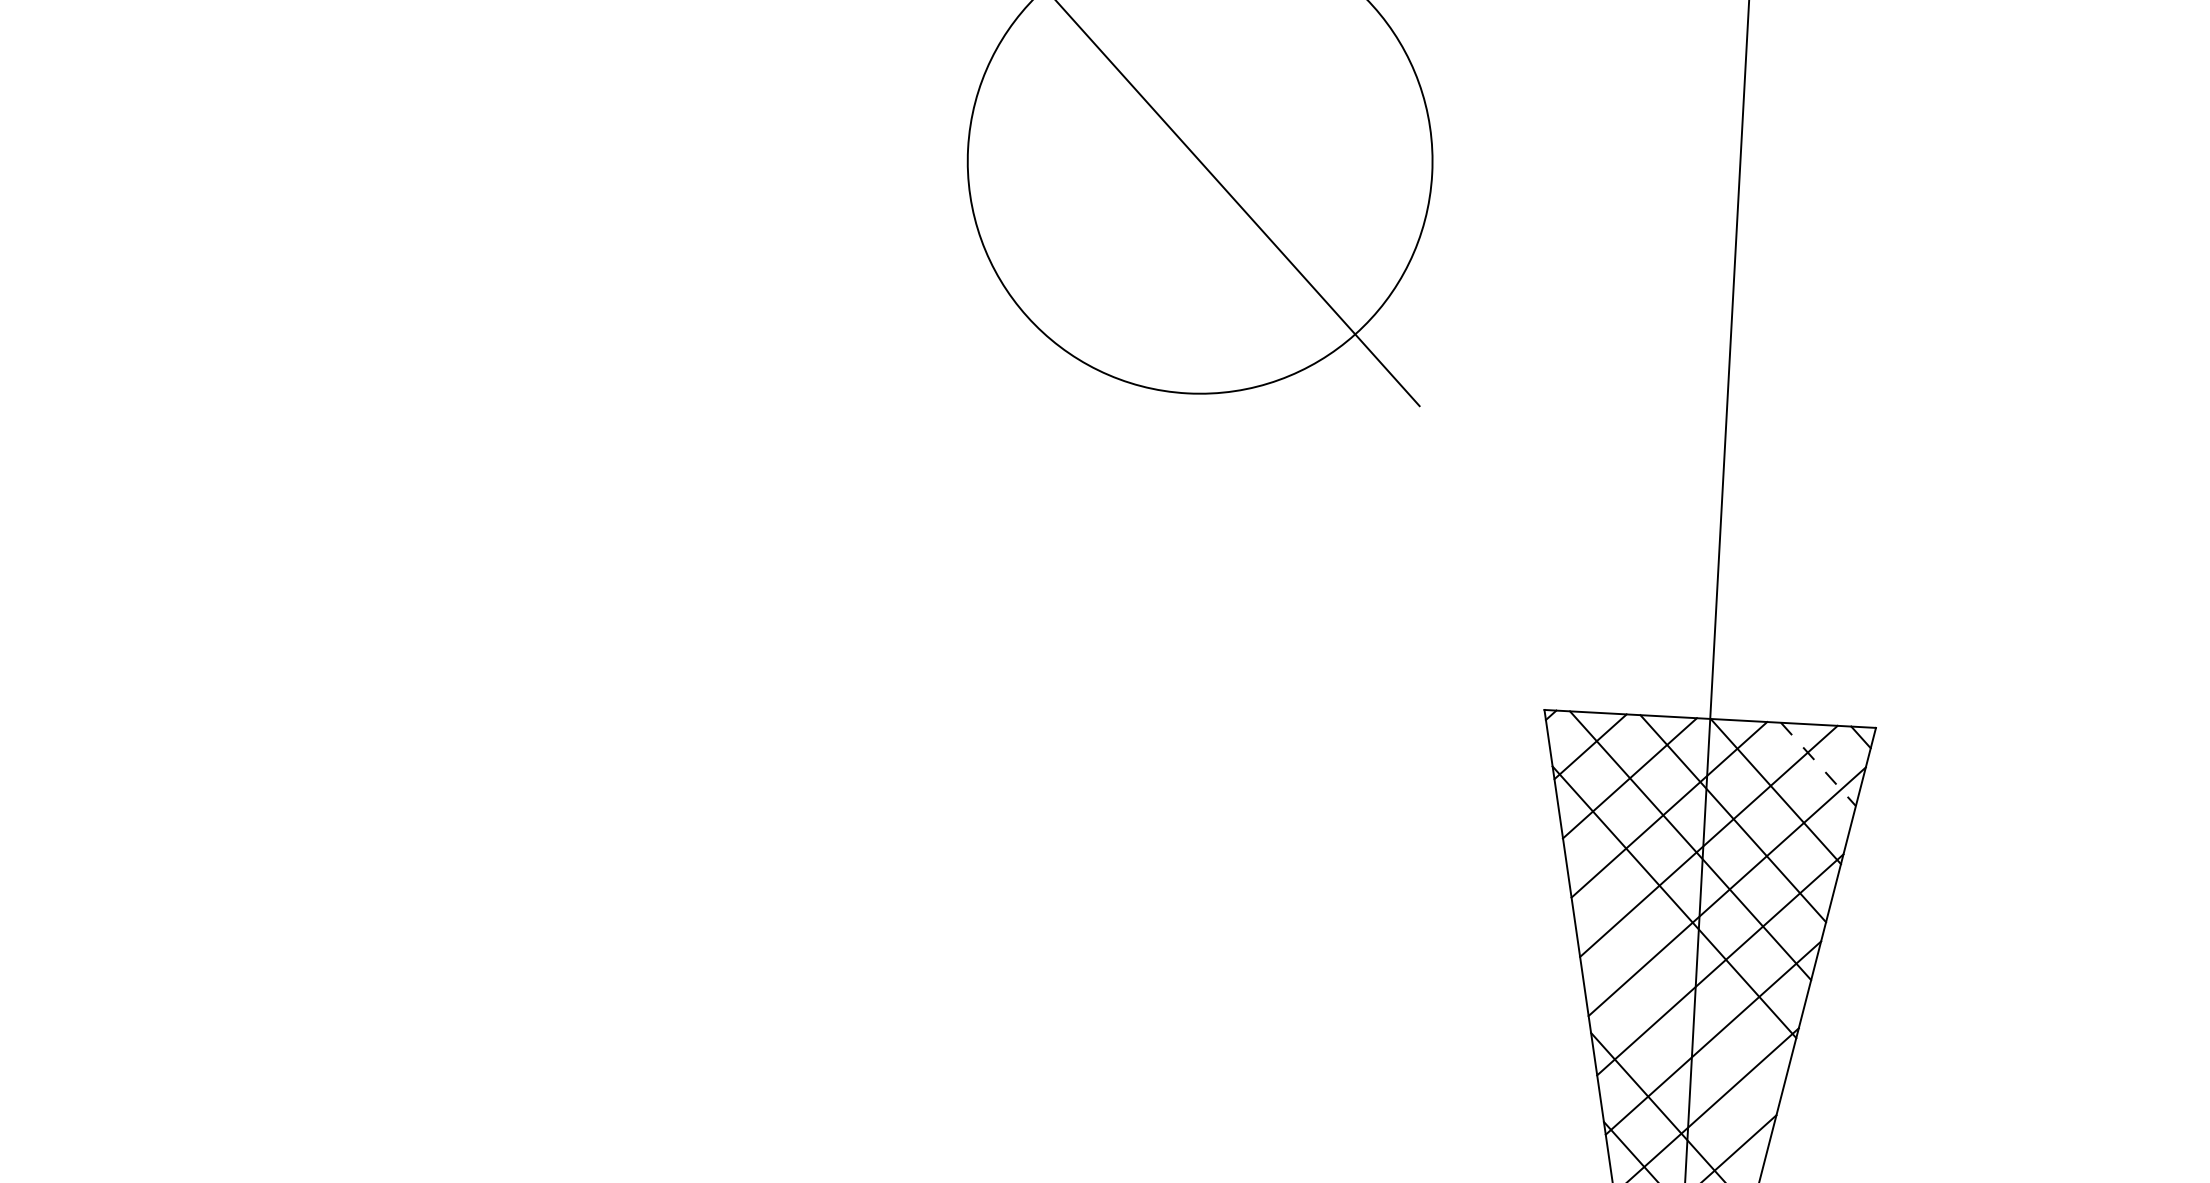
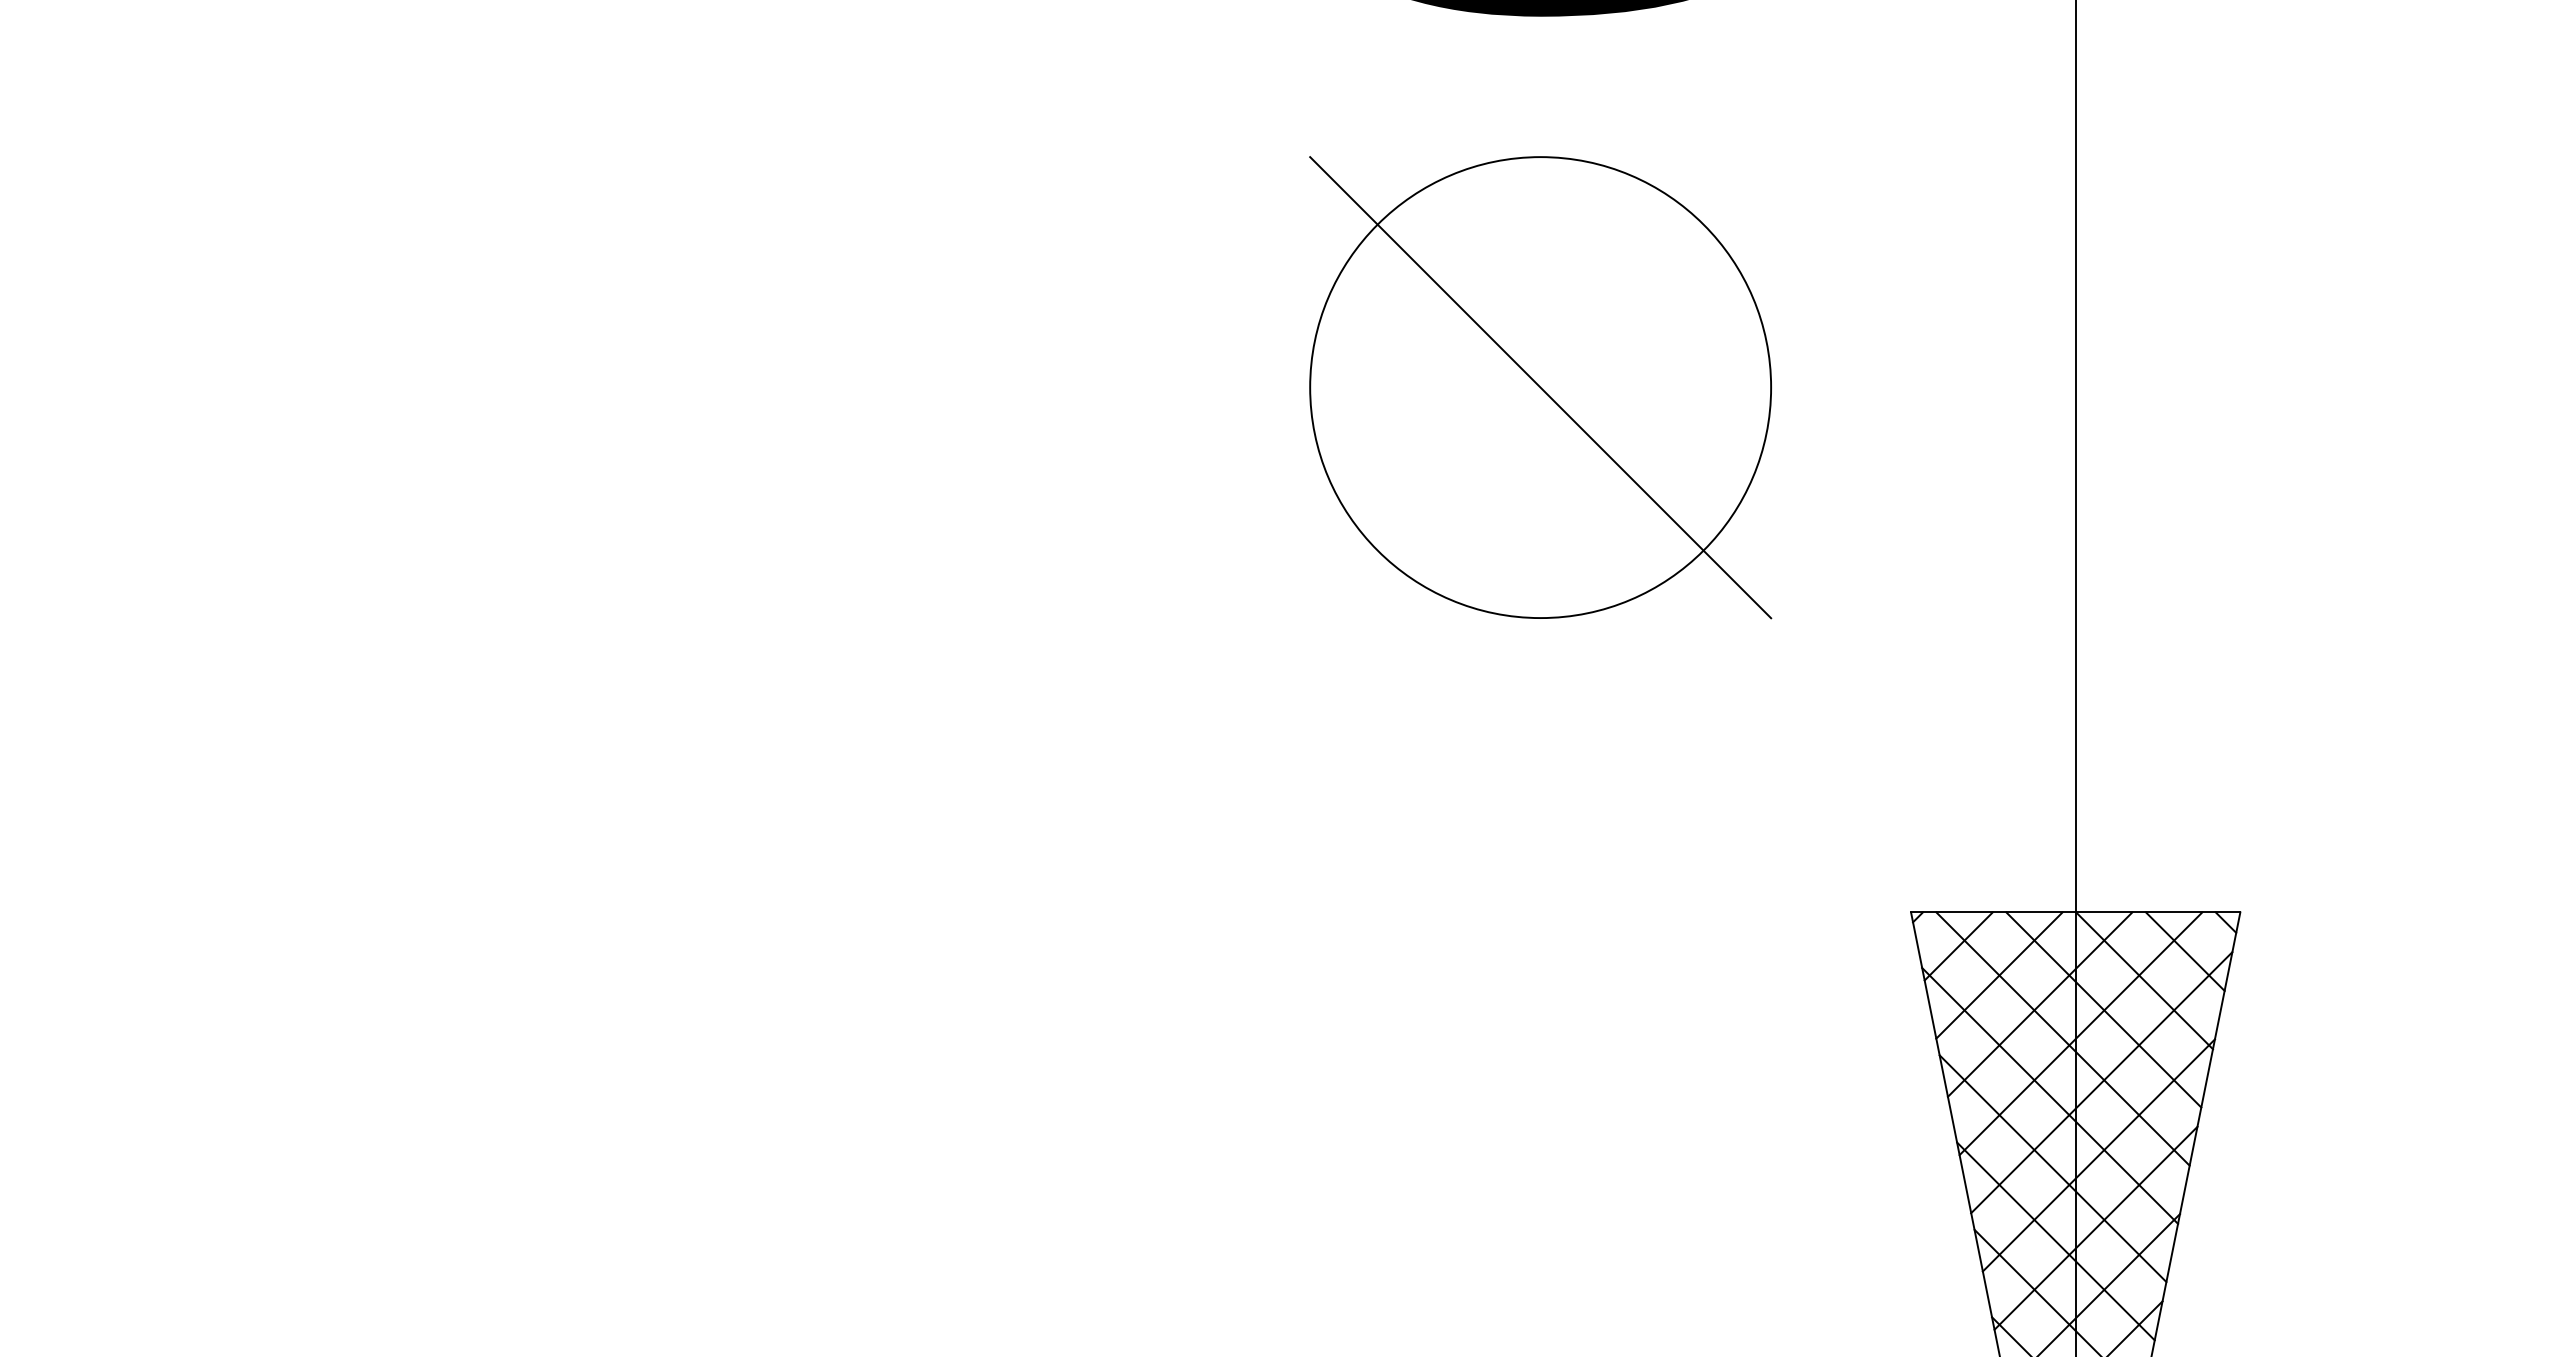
line: (1818, 764) -> (2185, 951), dashed -> solid
line: (1672, 975) -> (2052, 1168), added
line: (1671, 1049) -> (2055, 1241), added

